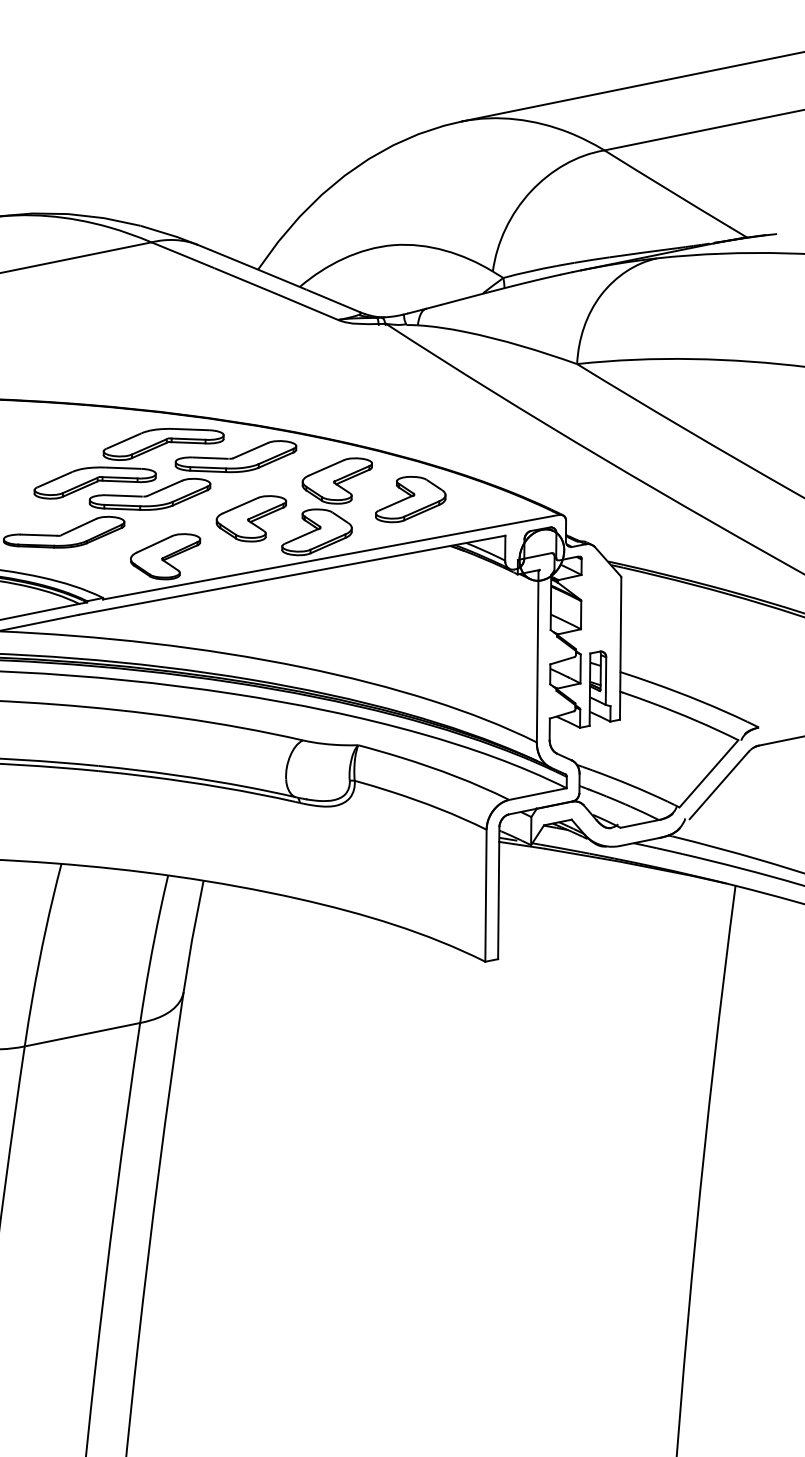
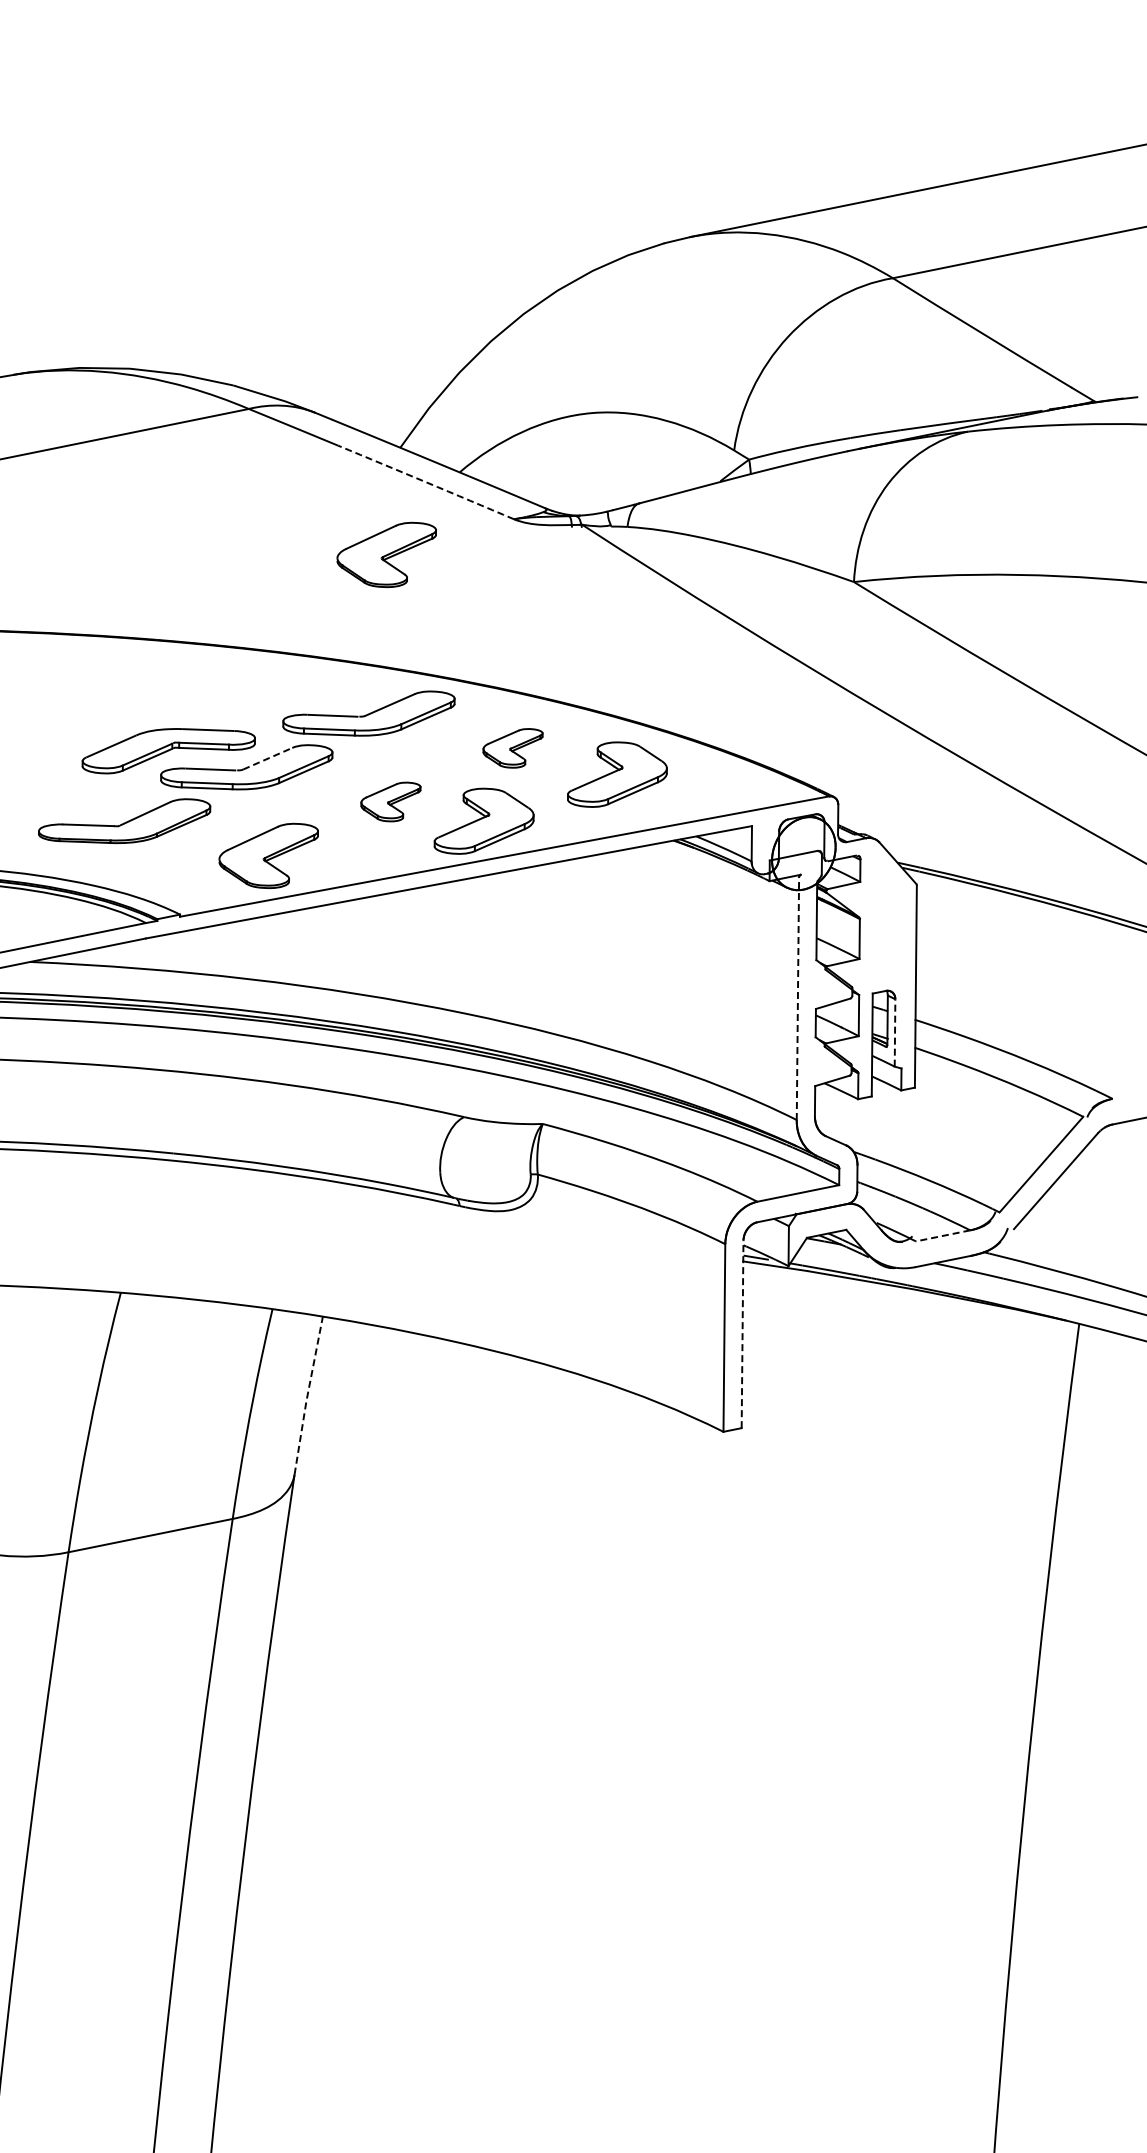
arc: (276, 294) -> (426, 482), solid -> dashed
part: (248, 344) -> (386, 554), added
part: (163, 444) -> (266, 696), removed
part: (336, 481) -> (512, 748), size x0.6
line: (164, 488) -> (267, 758), solid -> dashed
part: (251, 518) -> (390, 801), size x0.6
line: (537, 656) -> (797, 998), solid -> dashed
line: (606, 680) -> (895, 1032), solid -> dashed
line: (640, 823) -> (943, 1235), solid -> dashed
line: (498, 893) -> (742, 1334), solid -> dashed
line: (192, 936) -> (307, 1395), solid -> dashed

